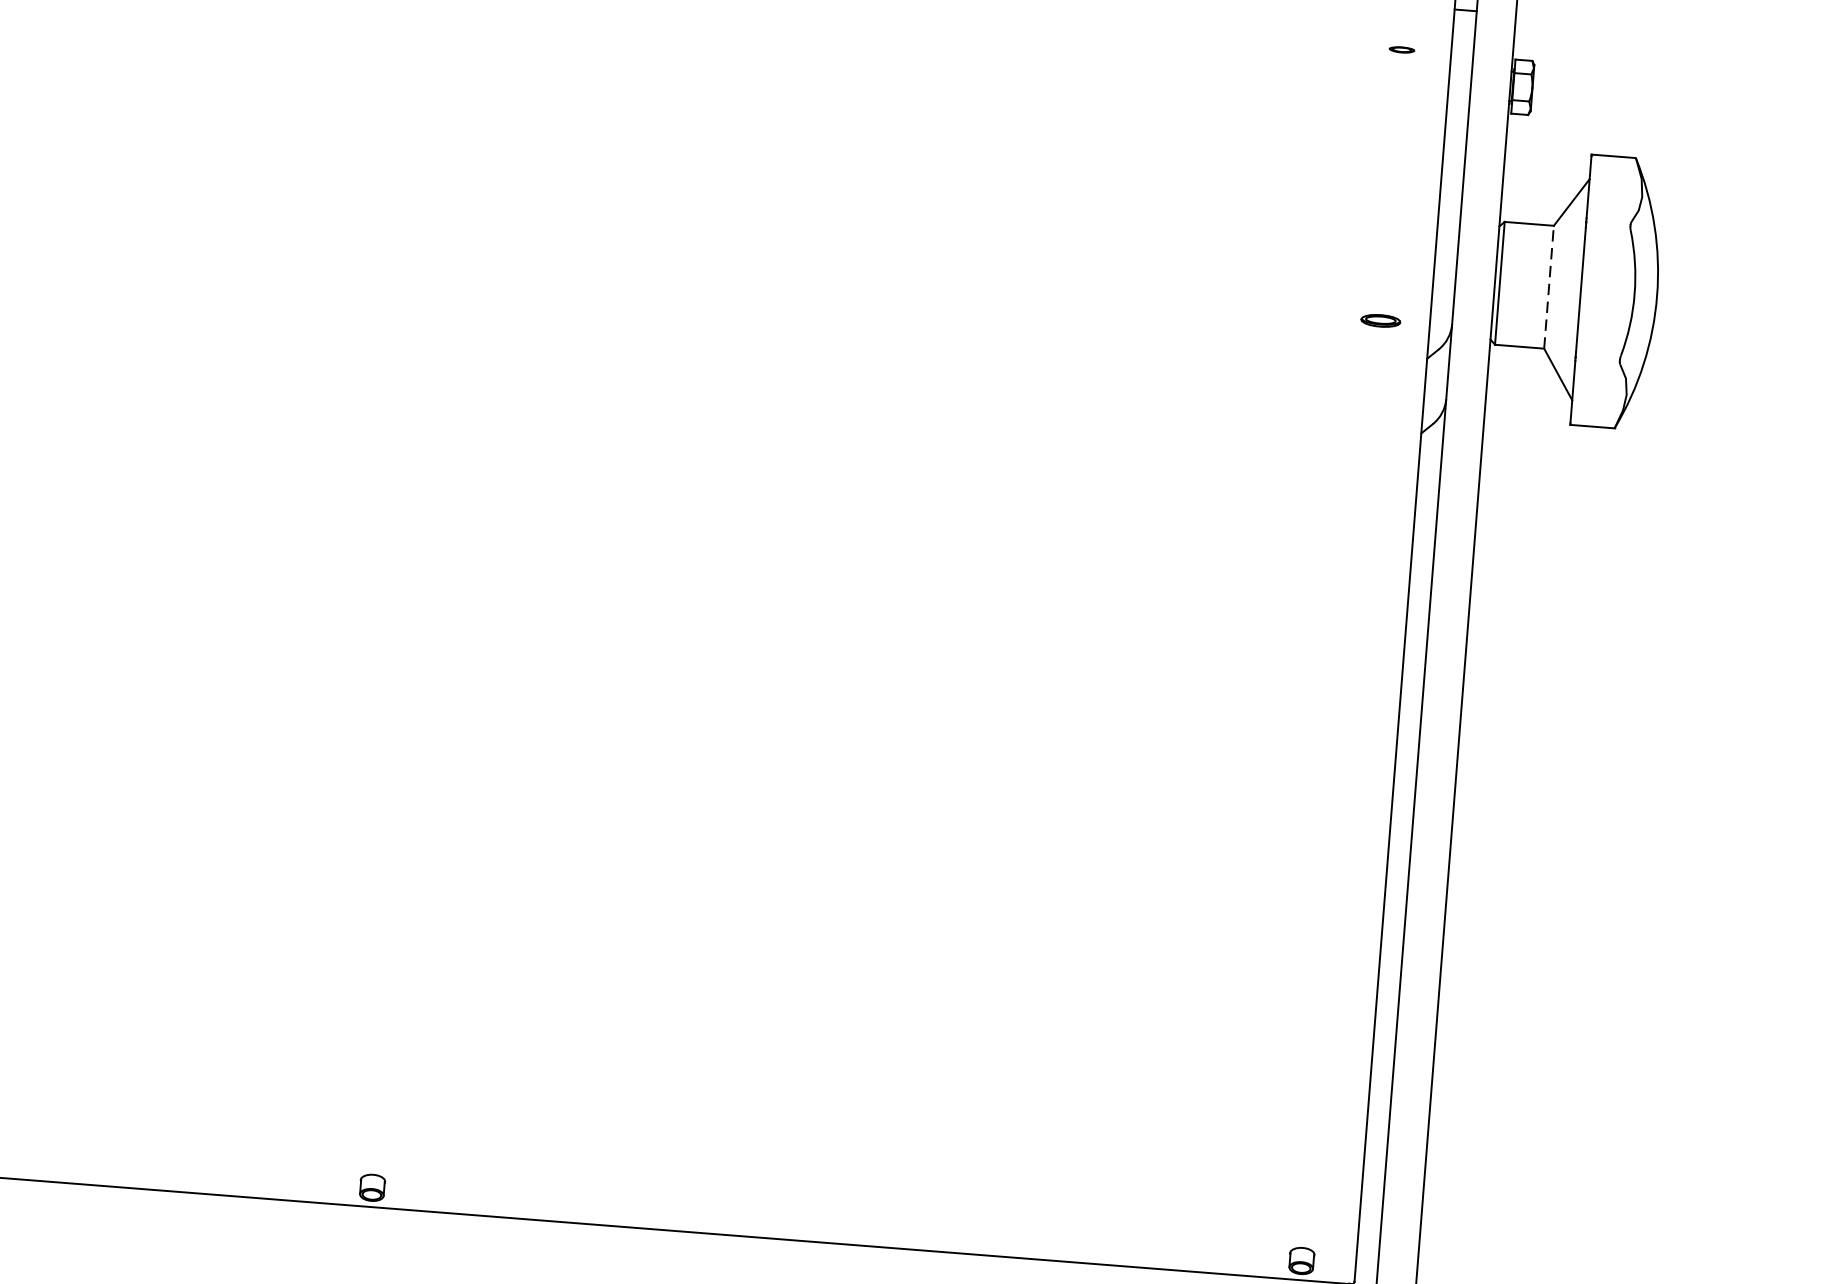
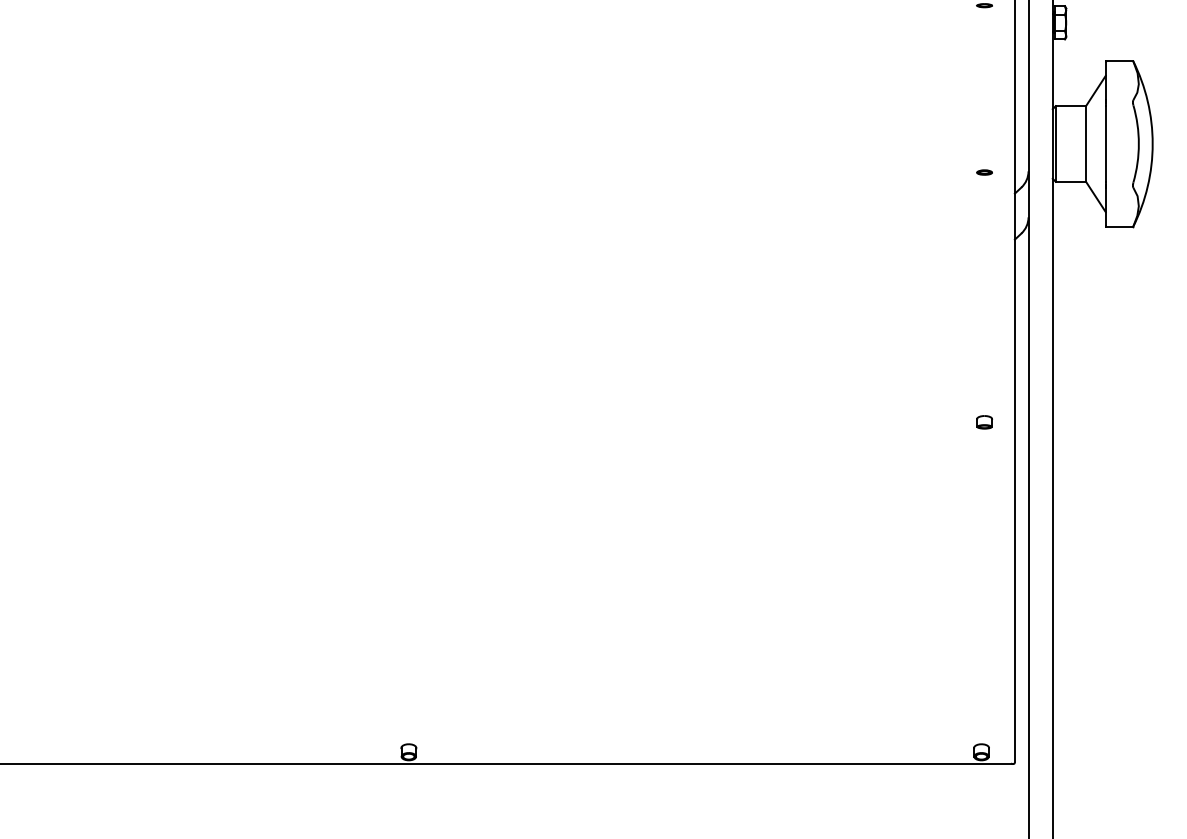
line: (1549, 286) -> (1086, 143), dashed -> solid
part: (1380, 320) -> (984, 172), size x0.62
part: (1348, 726) -> (984, 422), added

